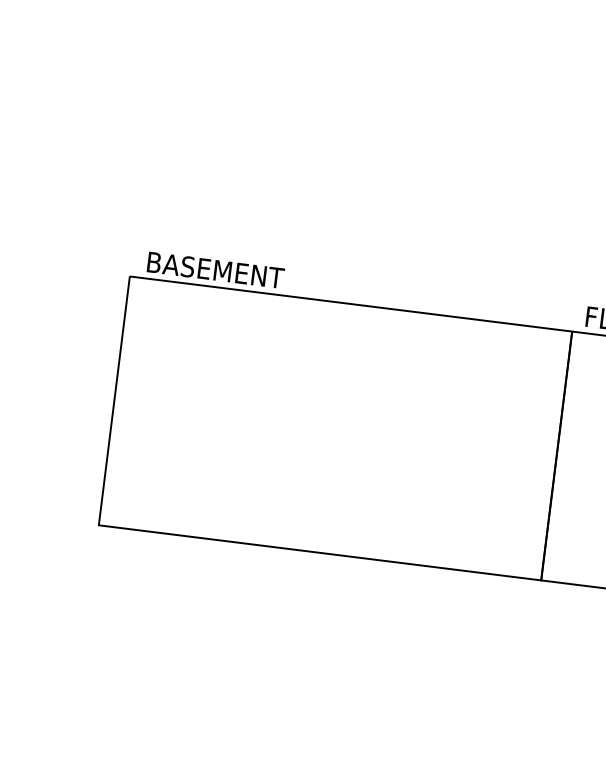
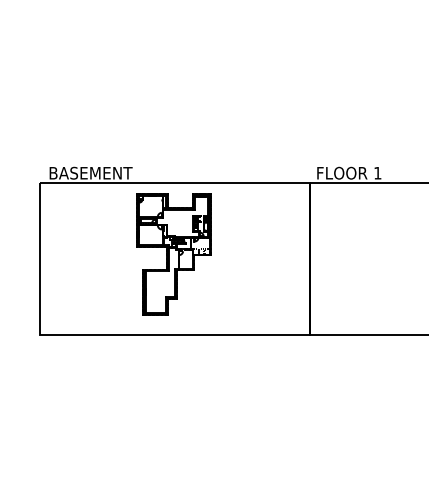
part: (334, 420) -> (173, 254), added

